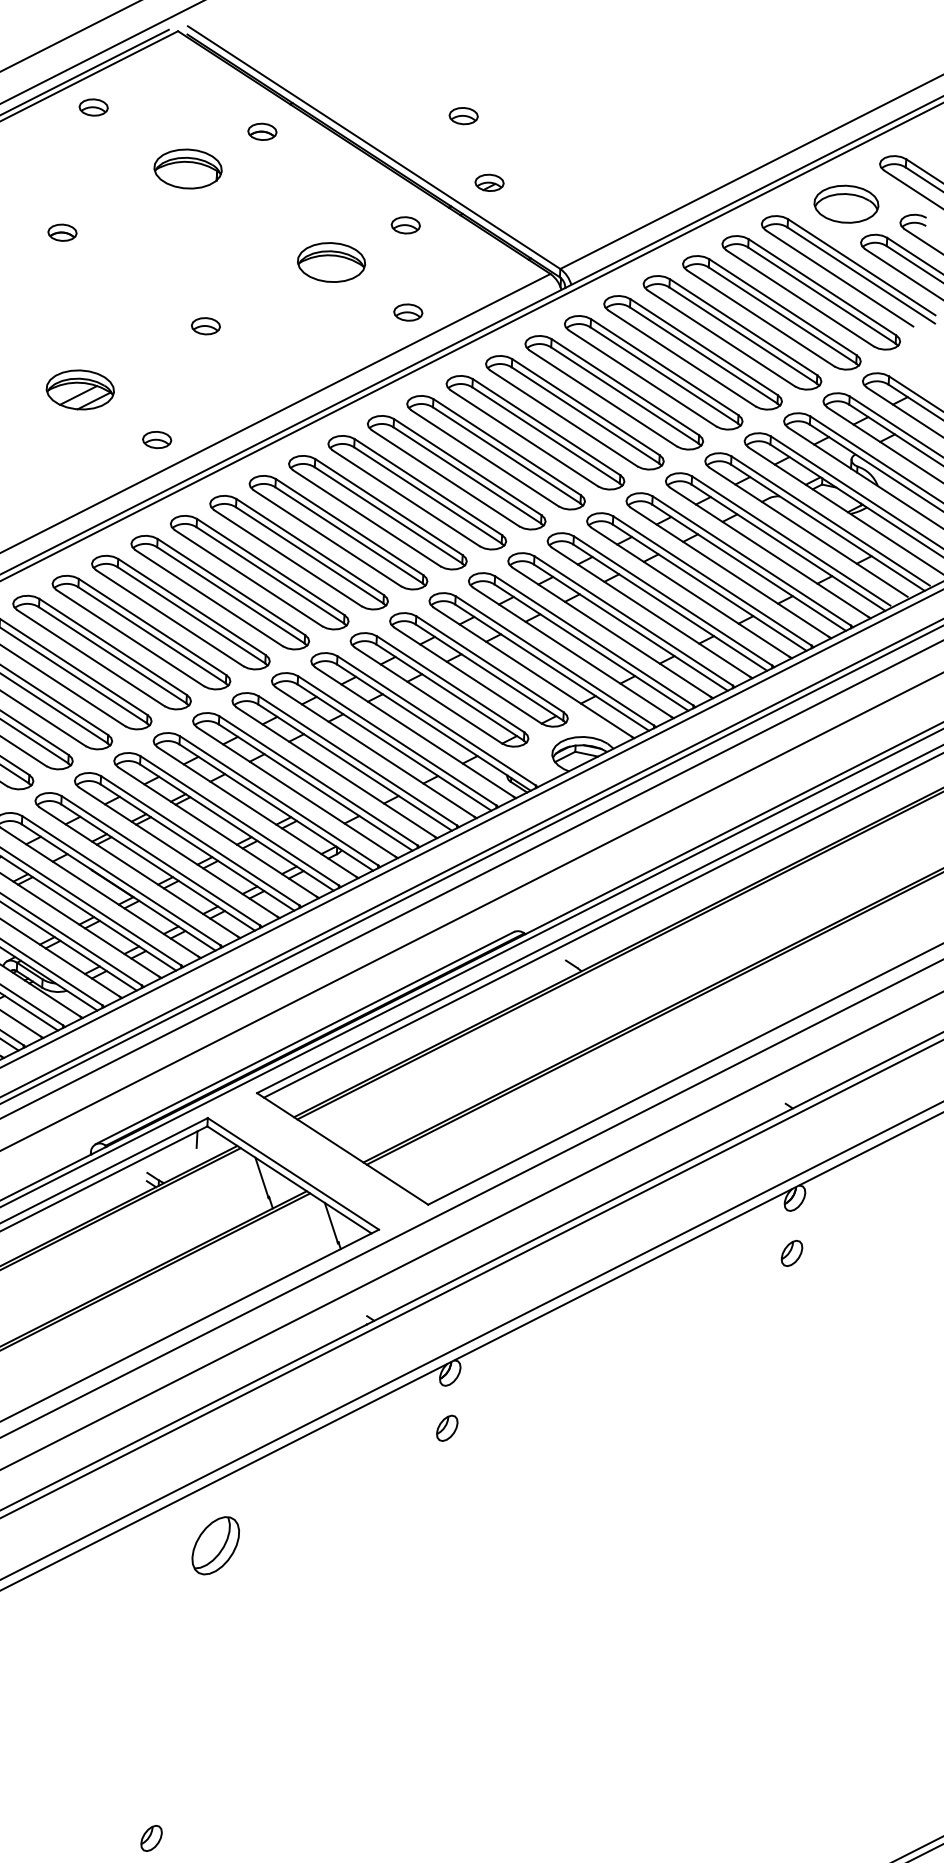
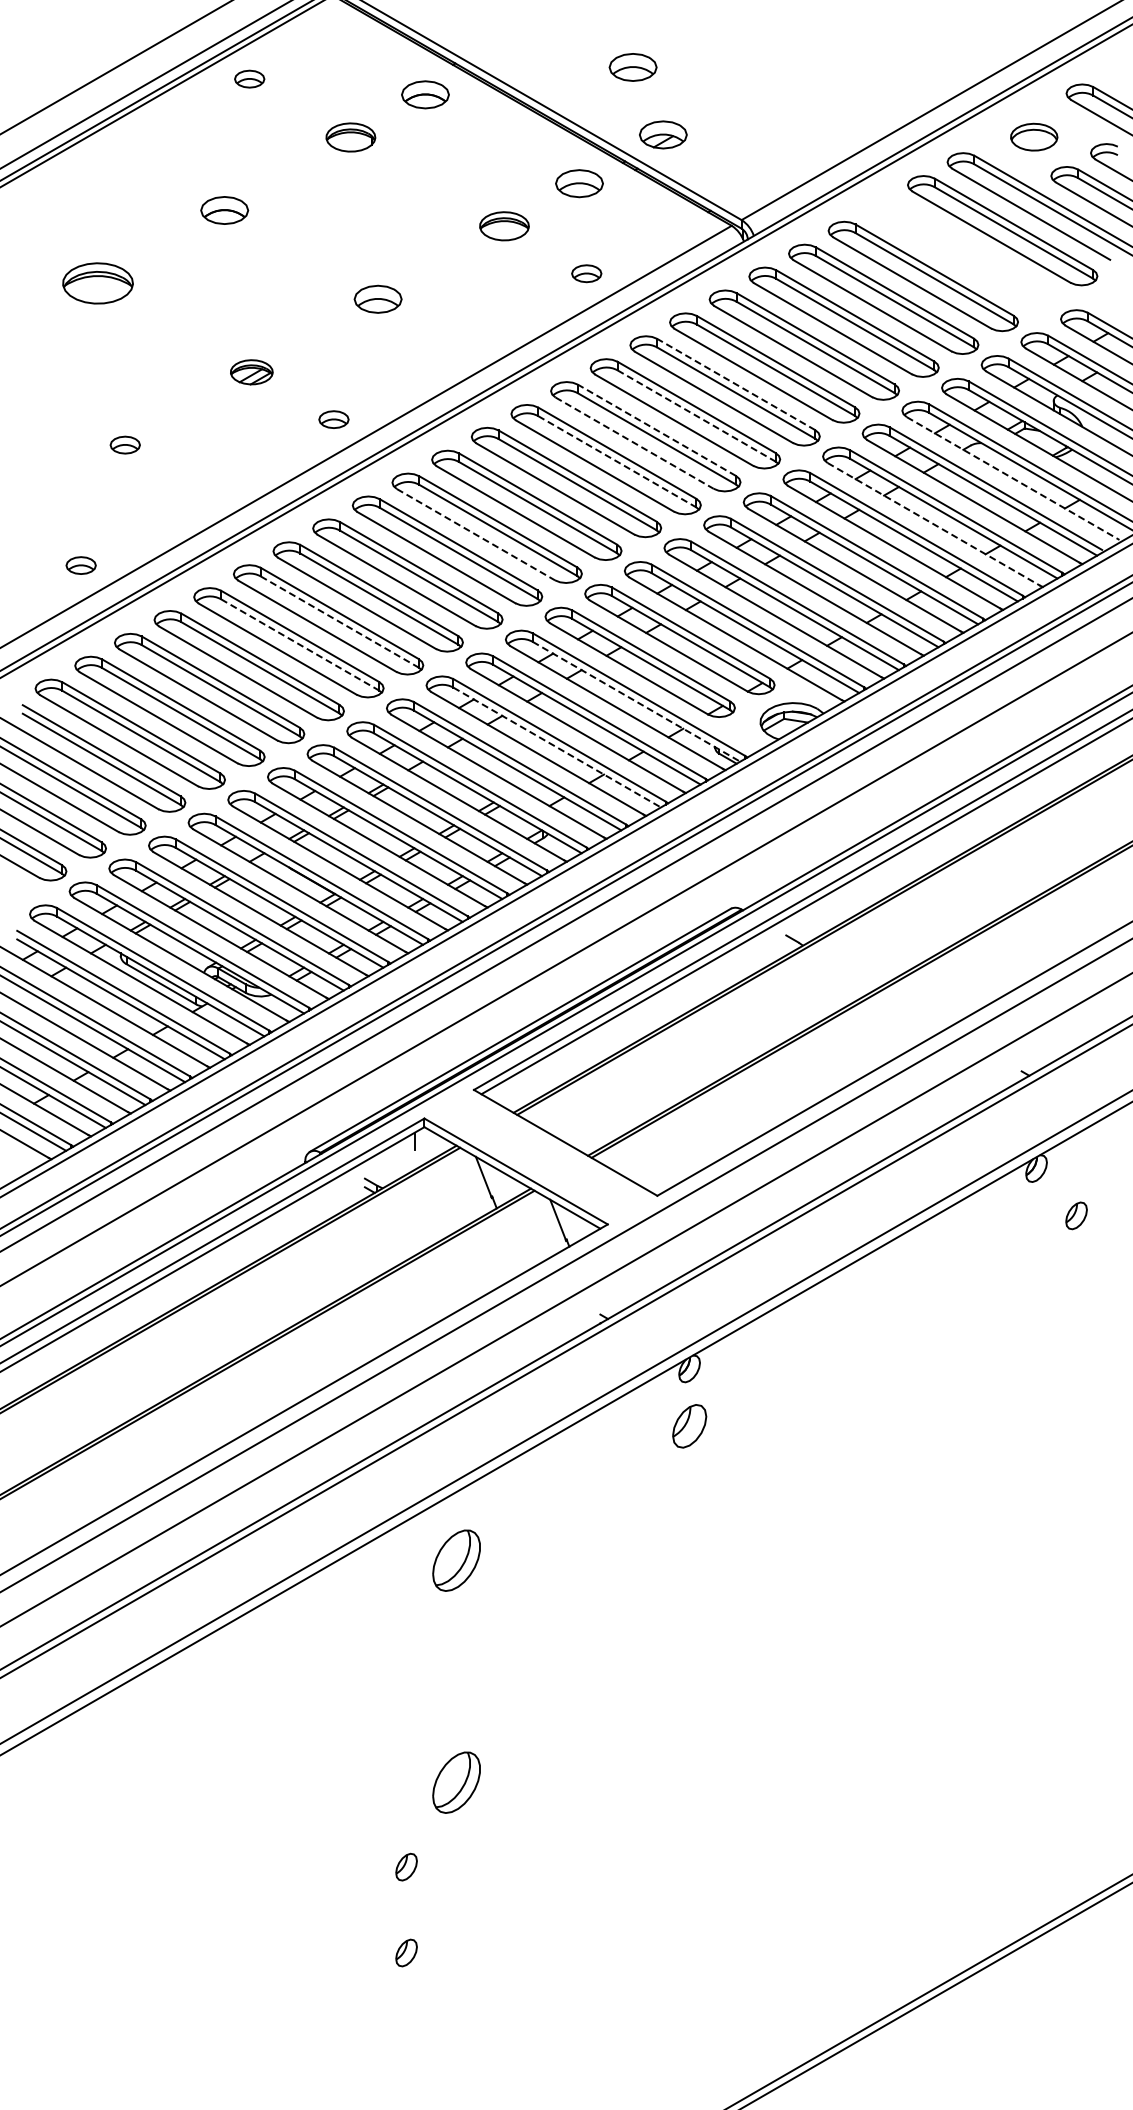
part: (463, 115) -> (632, 66), size x1.6
part: (262, 131) -> (425, 94), size x1.6
part: (187, 169) -> (350, 137), size x0.7
part: (489, 182) -> (663, 134), size x1.6
part: (846, 204) -> (1034, 137), size x0.7
part: (405, 225) -> (578, 183), size x1.6
part: (61, 232) -> (223, 210), size x1.6
part: (331, 262) -> (504, 226), size x0.7
part: (771, 312) -> (962, 253), removed
part: (205, 325) -> (377, 298), size x1.6
part: (80, 390) -> (251, 372), size x0.6
line: (545, 427) -> (735, 384), solid -> dashed
line: (507, 455) -> (697, 416), solid -> dashed
line: (467, 467) -> (656, 430), solid -> dashed
line: (446, 478) -> (635, 443), solid -> dashed
line: (428, 496) -> (617, 462), solid -> dashed
line: (808, 532) -> (1013, 478), solid -> dashed
line: (288, 558) -> (476, 534), solid -> dashed
line: (729, 572) -> (933, 524), solid -> dashed
line: (152, 635) -> (340, 622), solid -> dashed
line: (113, 655) -> (300, 645), solid -> dashed
line: (433, 727) -> (636, 701), solid -> dashed
line: (355, 767) -> (557, 747), solid -> dashed
part: (791, 1253) -> (1076, 1215), moved
part: (447, 1427) -> (689, 1425), size x1.6
part: (204, 1759) -> (456, 1782), added

